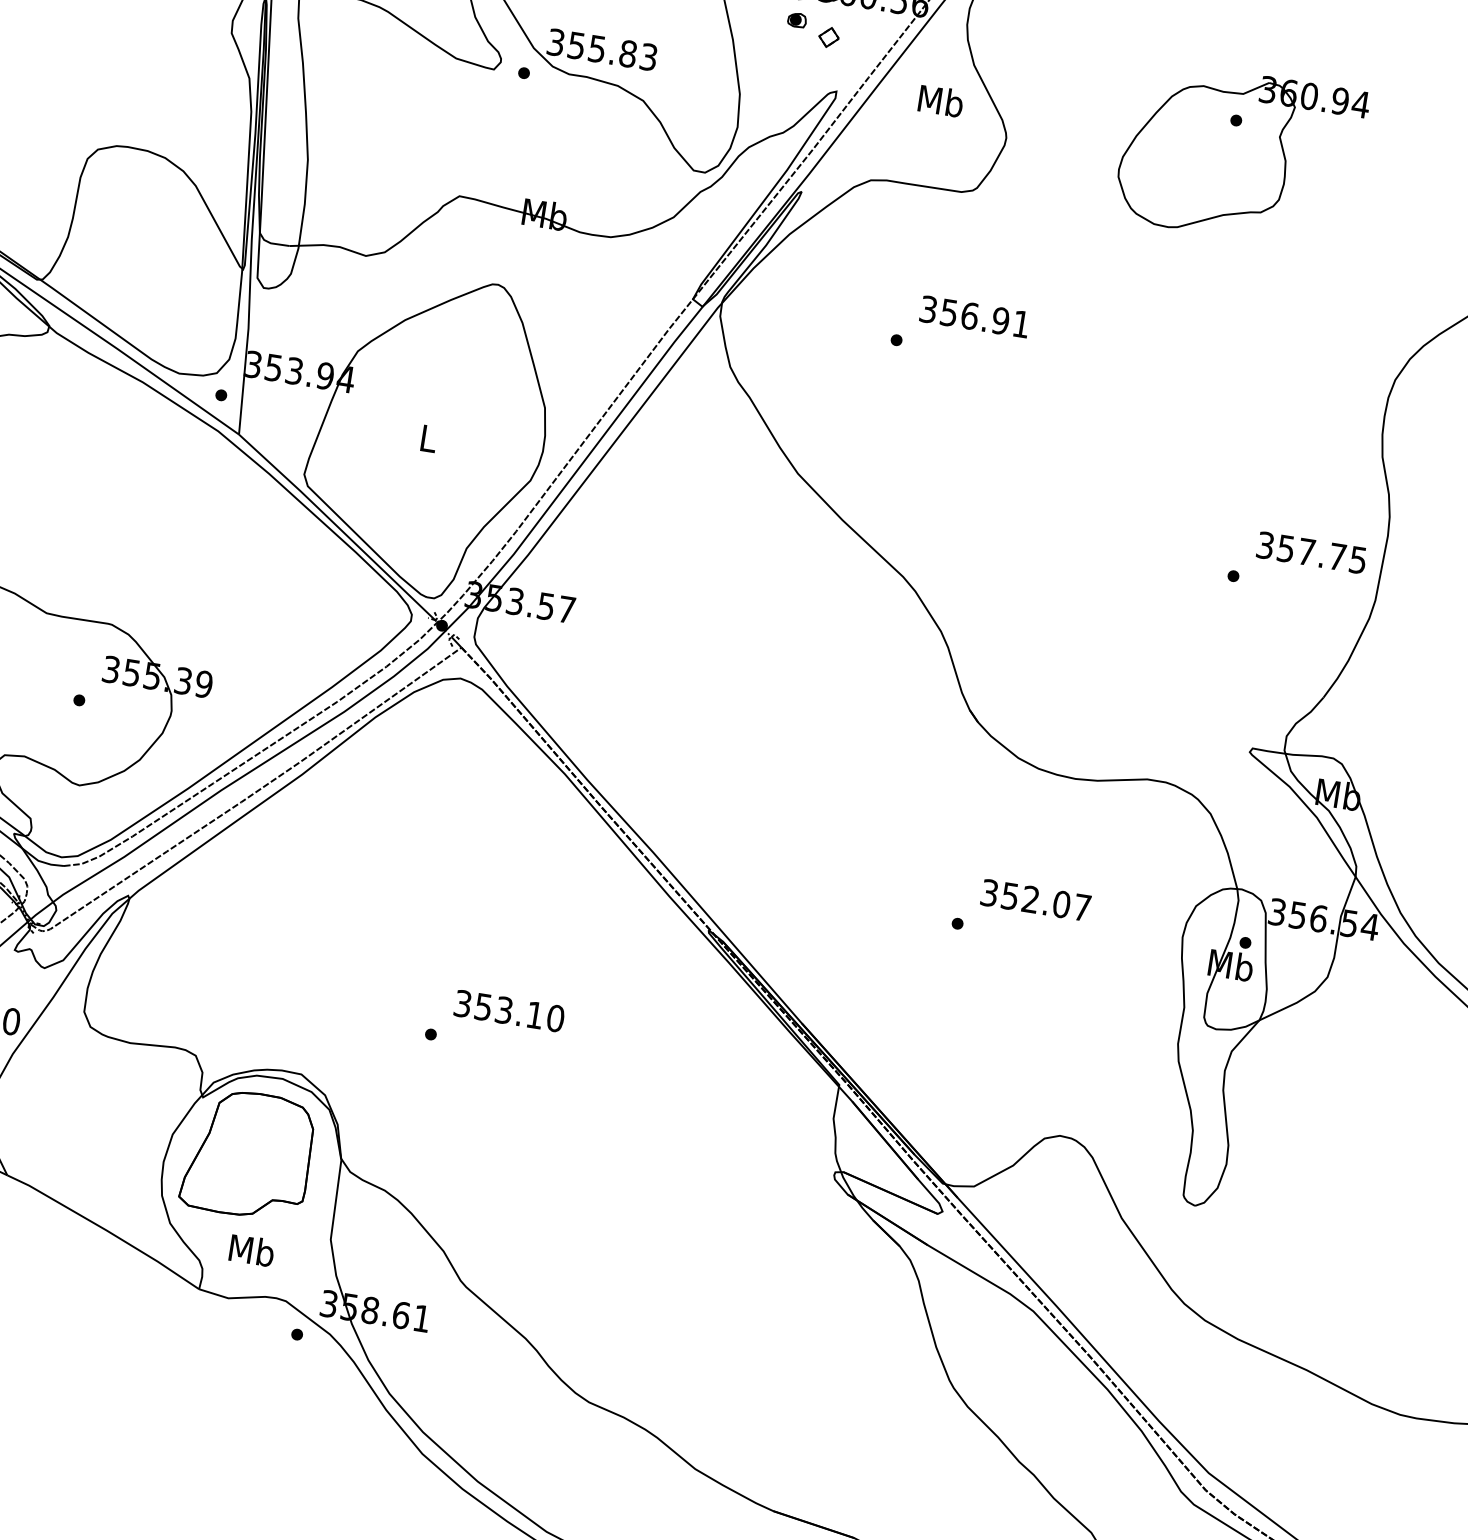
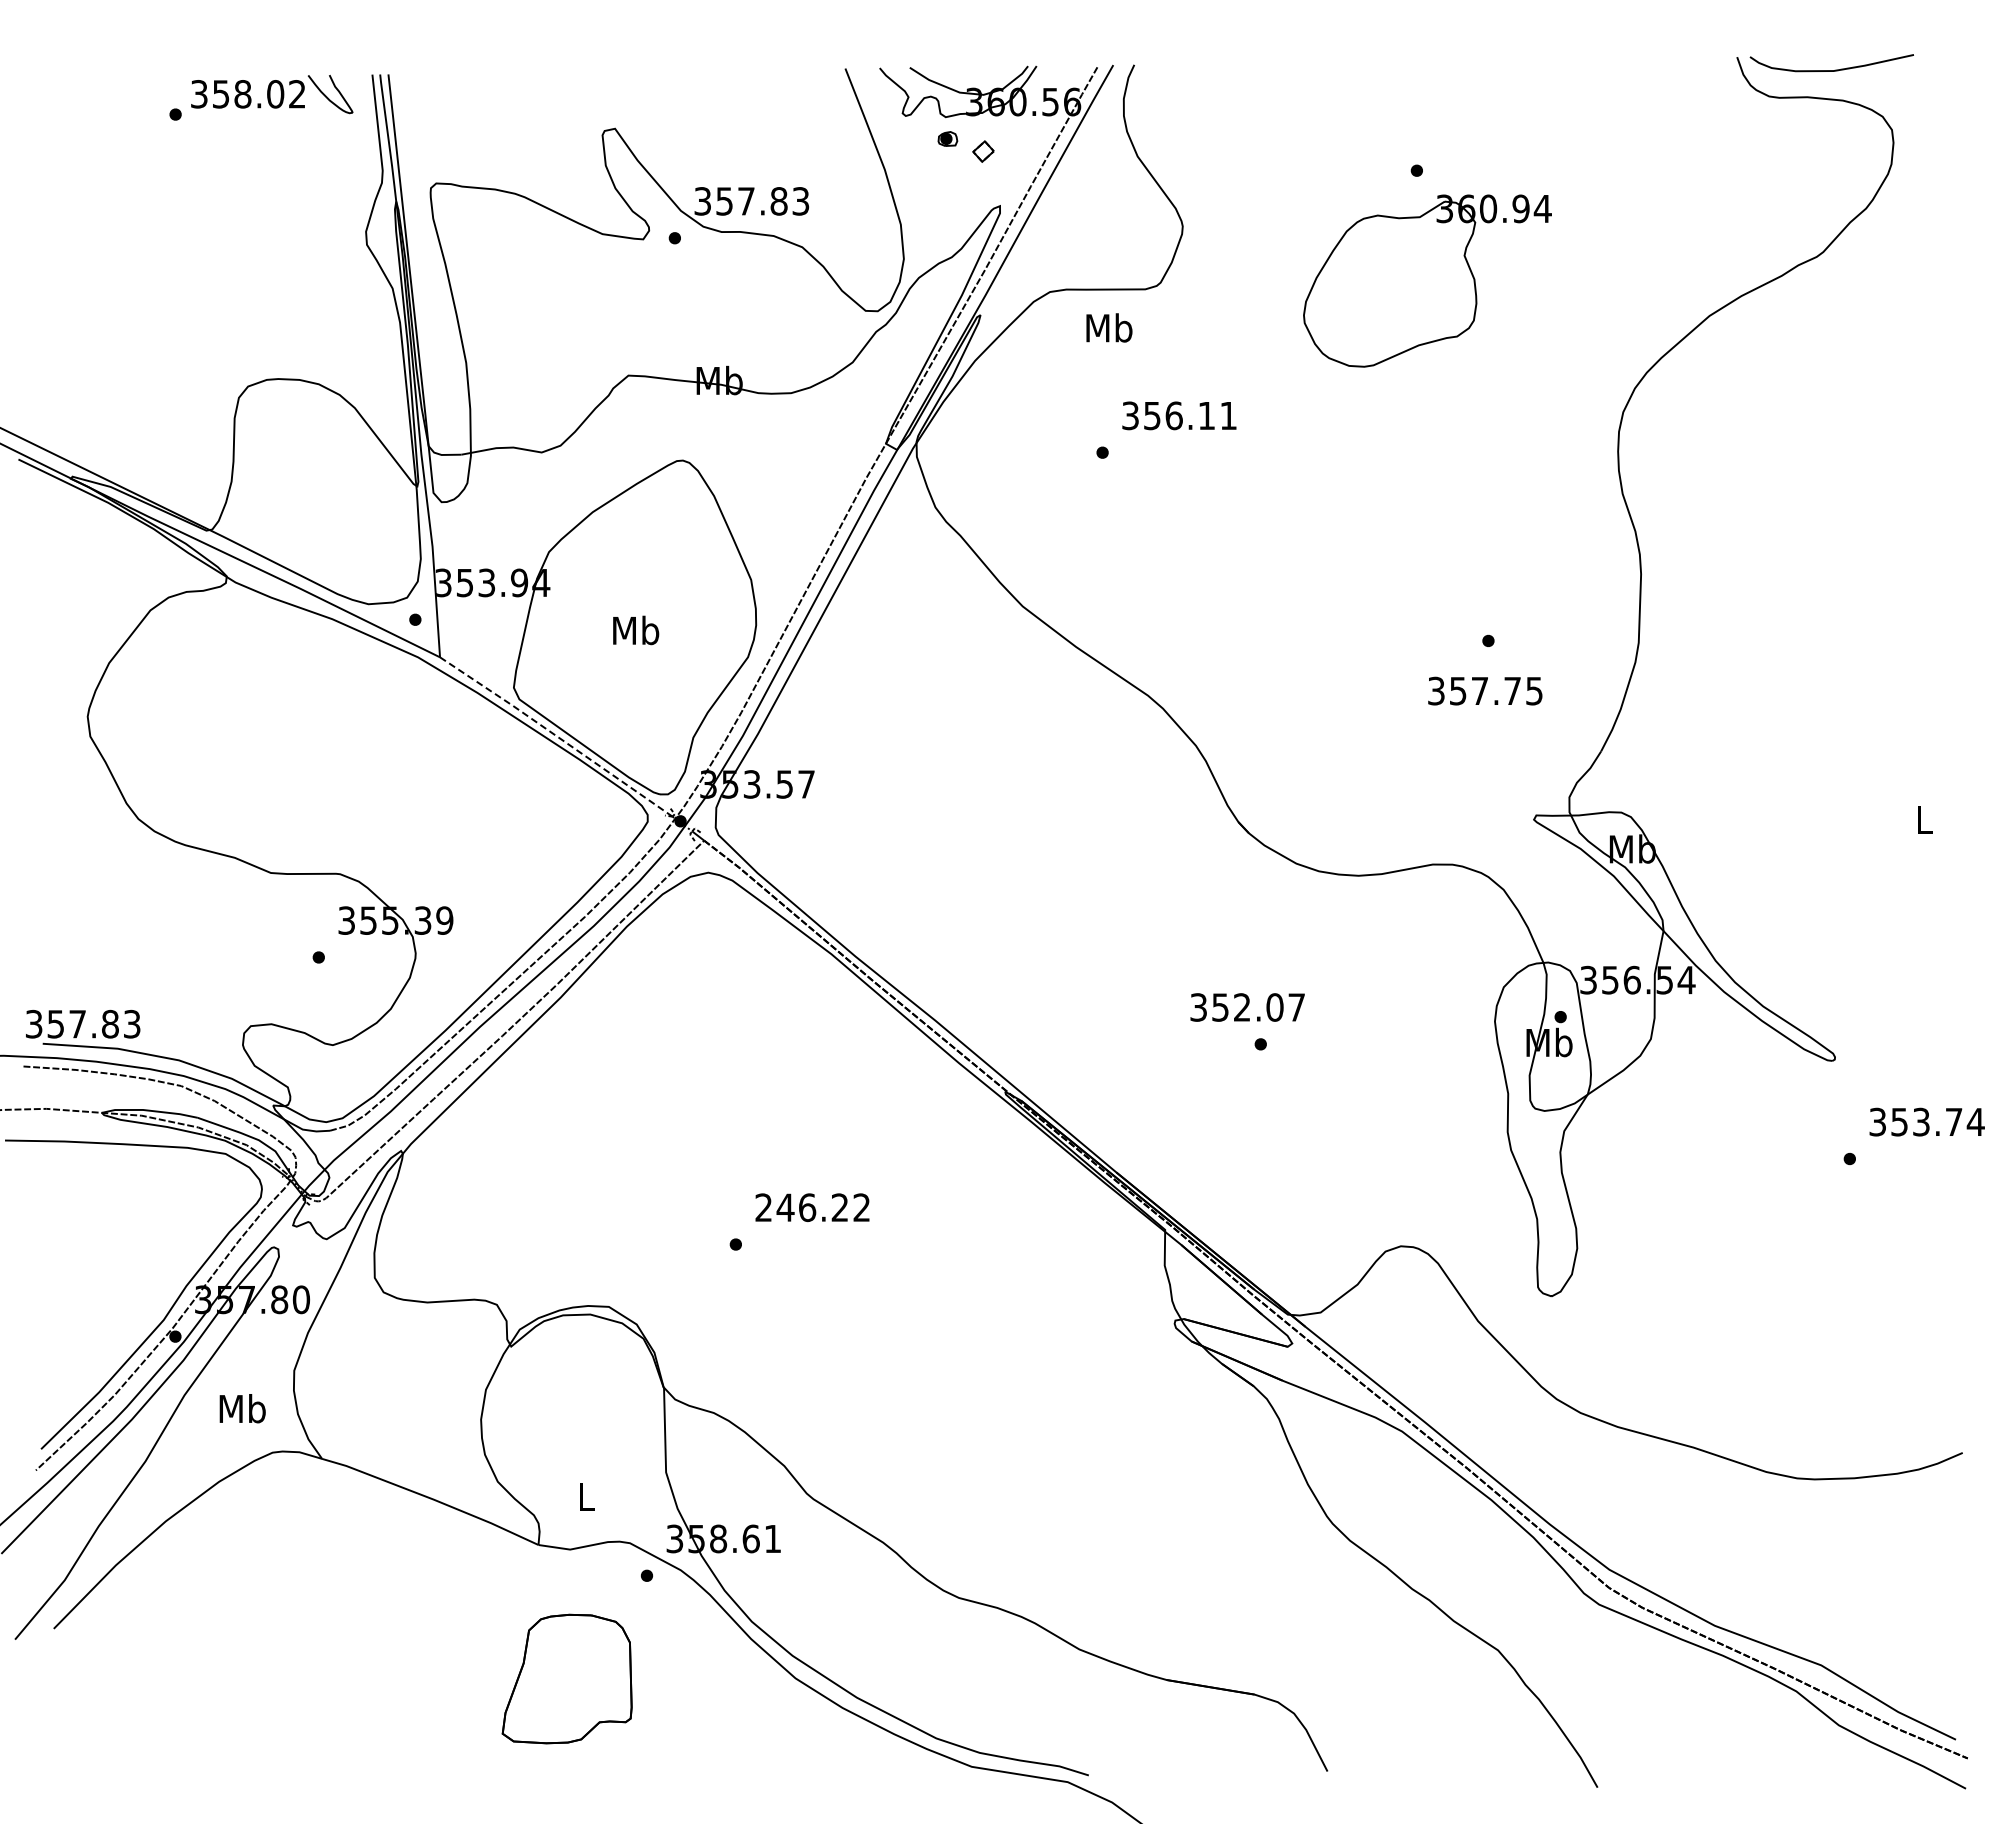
text: (597, 49) -> (746, 201), 355.83 -> 357.83
text: (941, 100) -> (1109, 327), moved
part: (1241, 155) -> (1427, 280), moved
text: (1000, 320) -> (1206, 415), 356.91 -> 356.11
text: (428, 438) -> (636, 630), L -> Mb
line: (337, 525) -> (556, 735), solid -> dashed
text: (1311, 552) -> (1485, 690), moved
text: (1035, 900) -> (1247, 1007), moved
text: (508, 1010) -> (812, 1207), 353.10 -> 246.22
part: (247, 1153) -> (566, 1678), moved
text: (251, 1250) -> (586, 1496), Mb -> L

